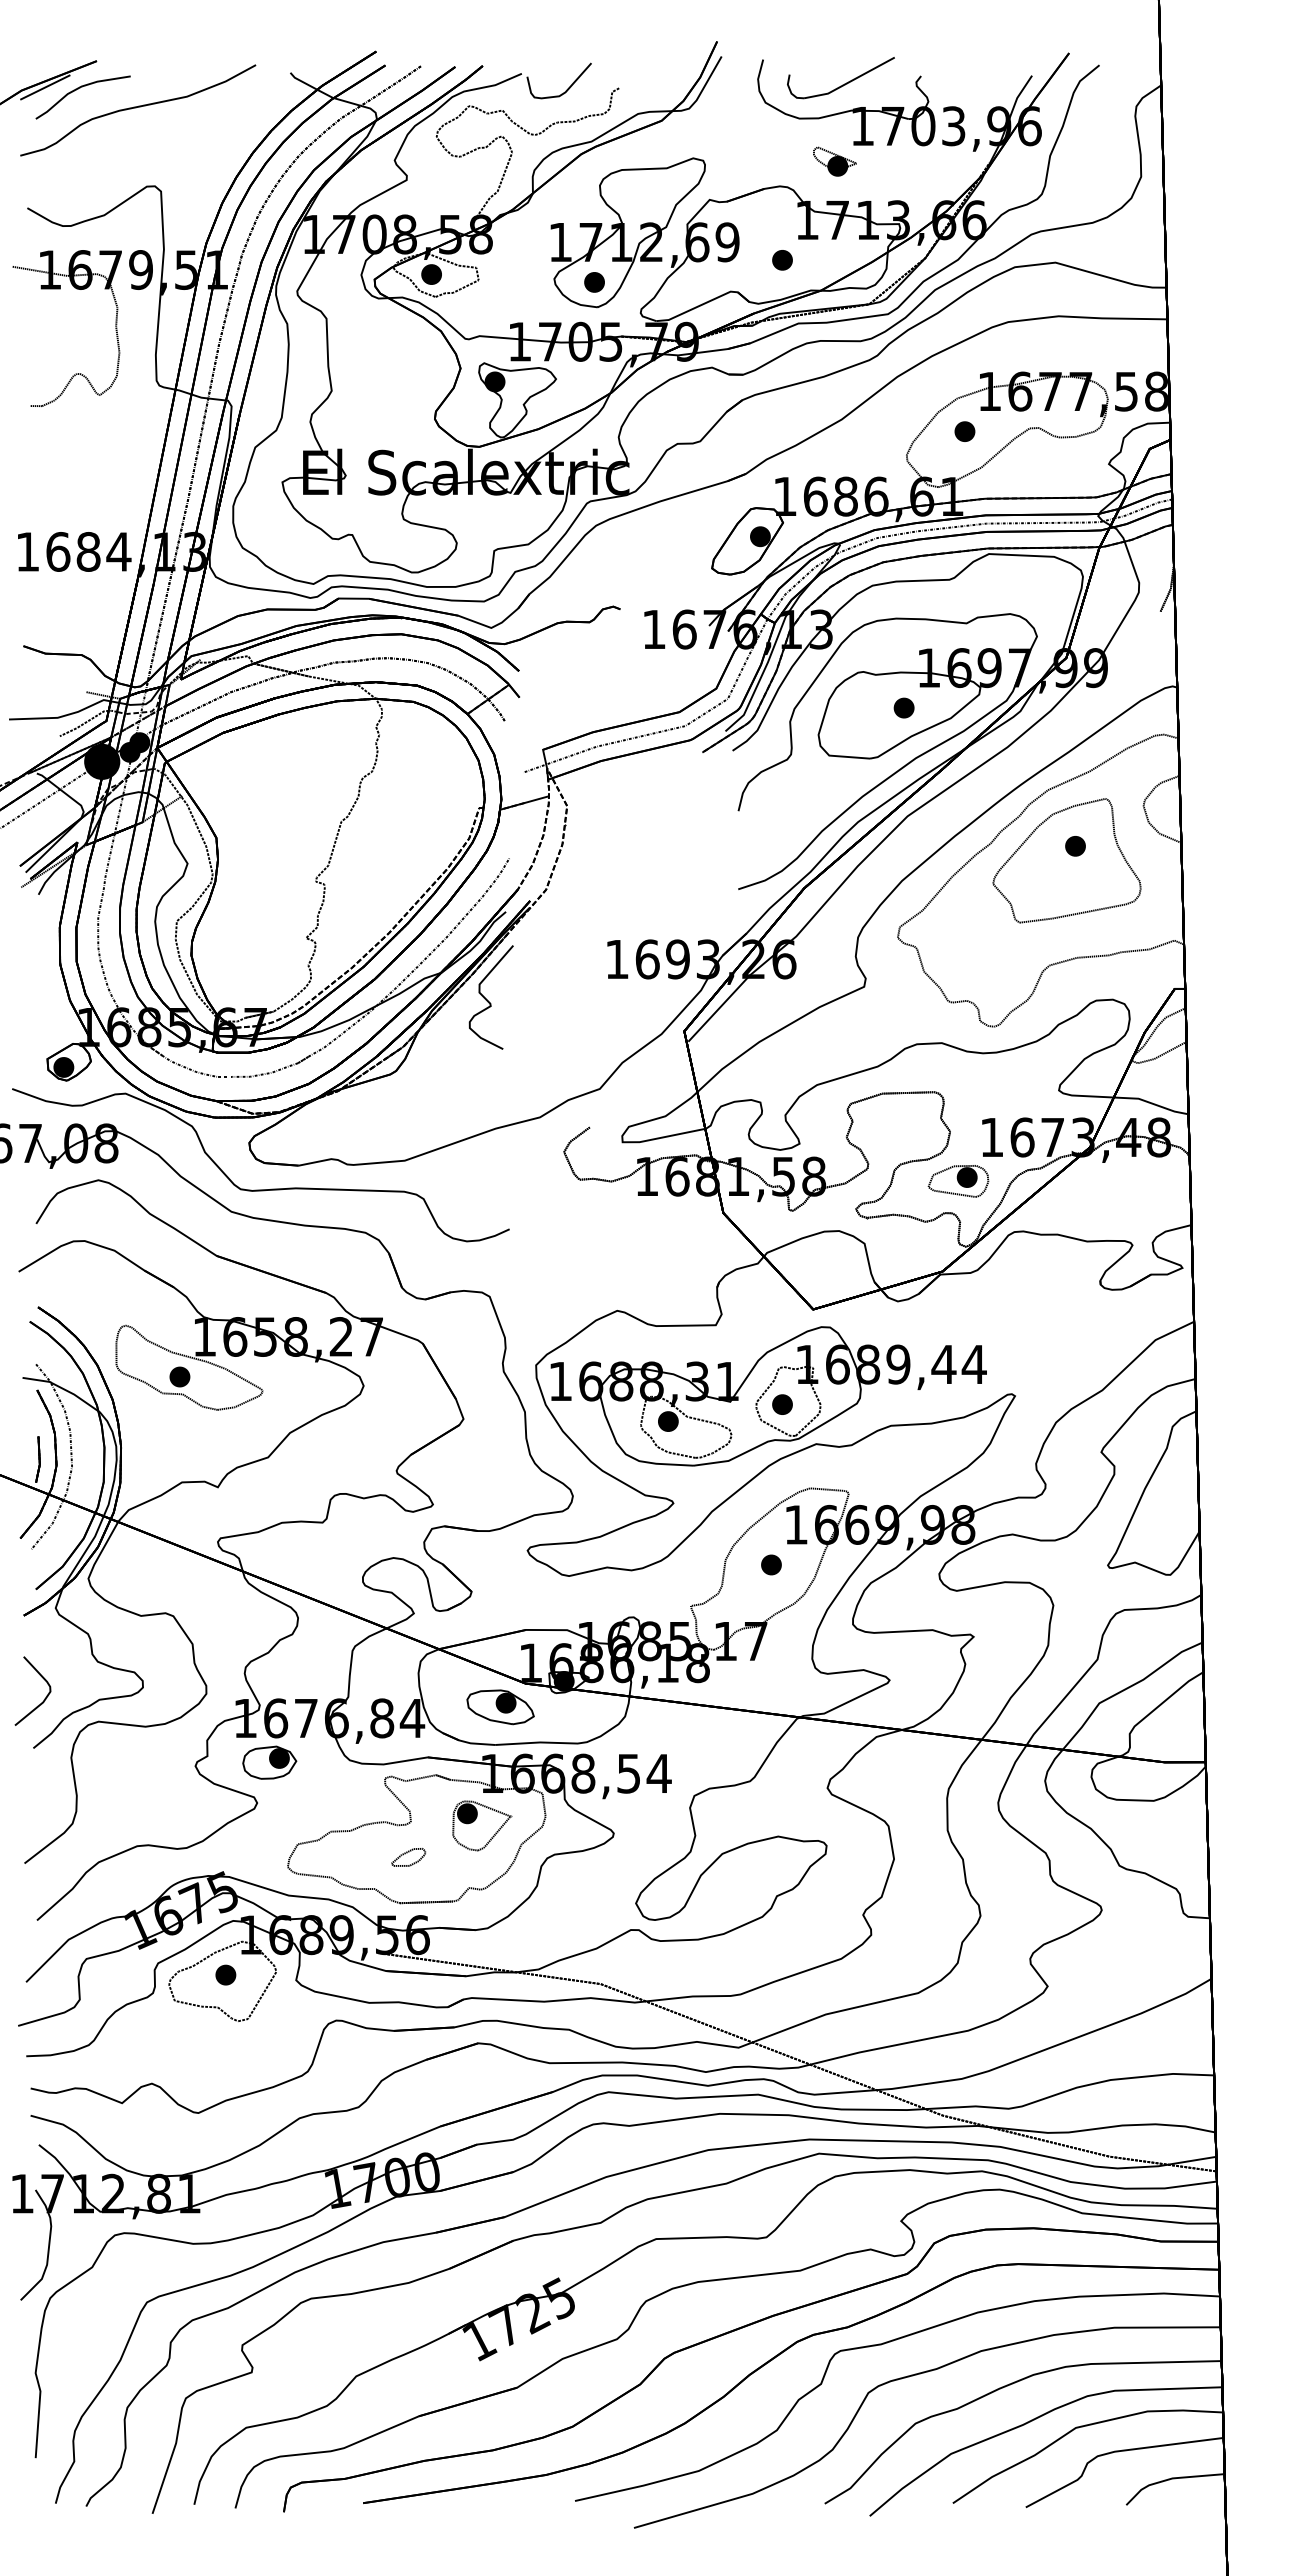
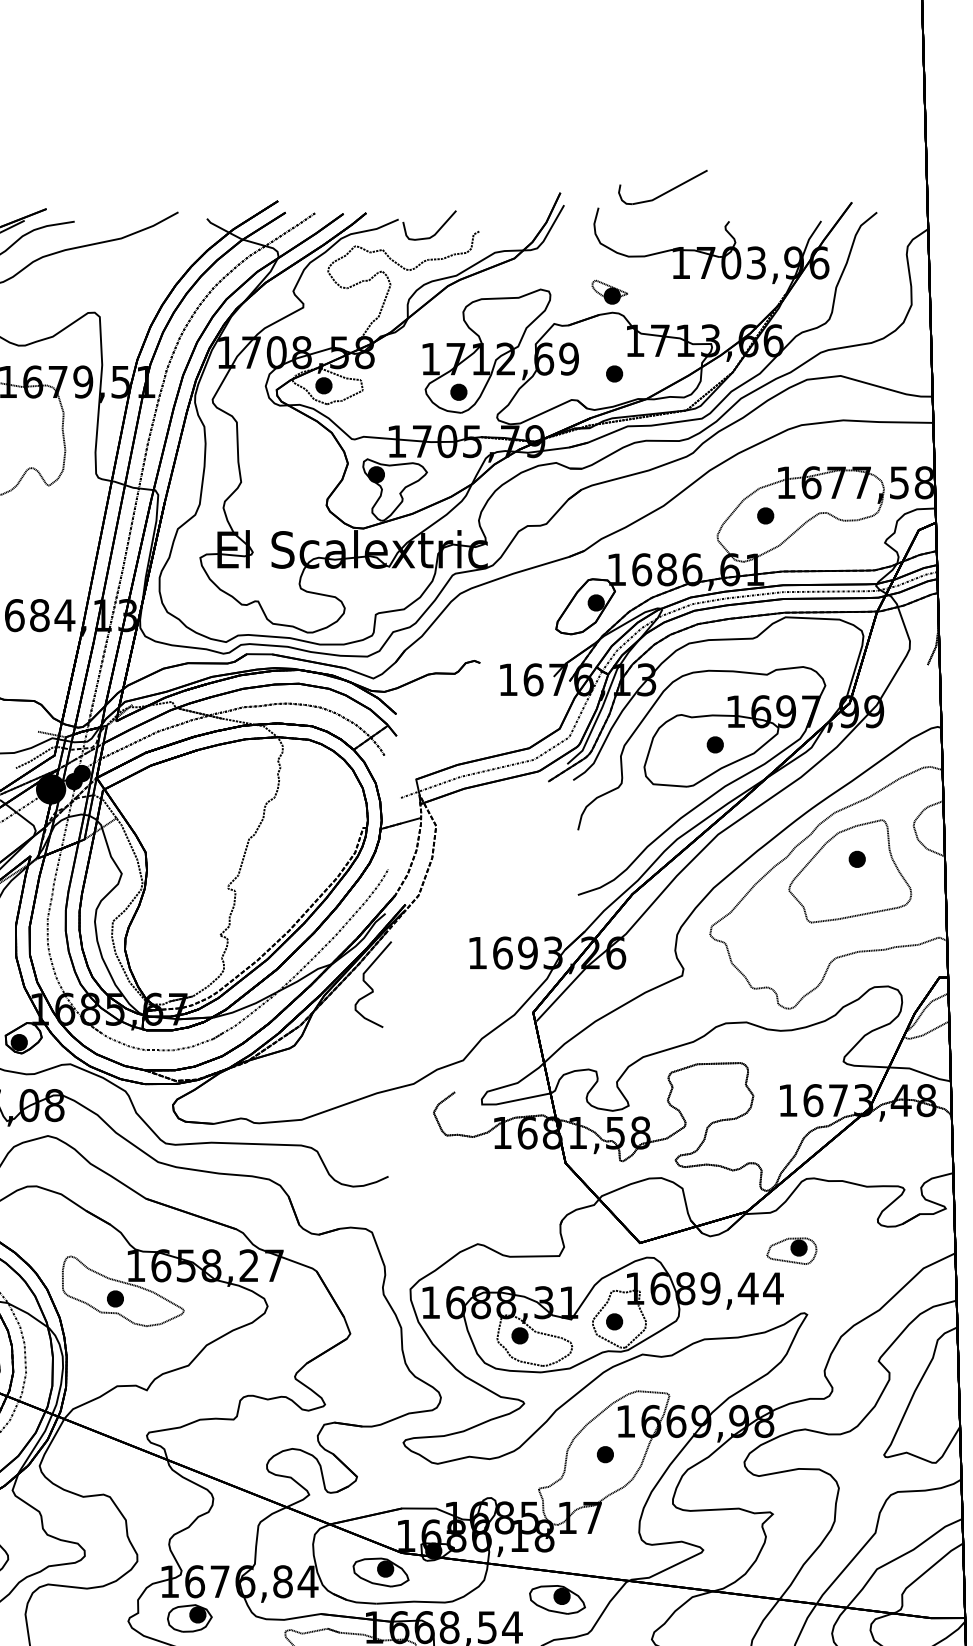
part: (842, 84) -> (664, 192), moved
part: (834, 161) -> (609, 292), moved
part: (958, 1181) -> (791, 1251), moved
part: (713, 1740) -> (557, 1600), added

